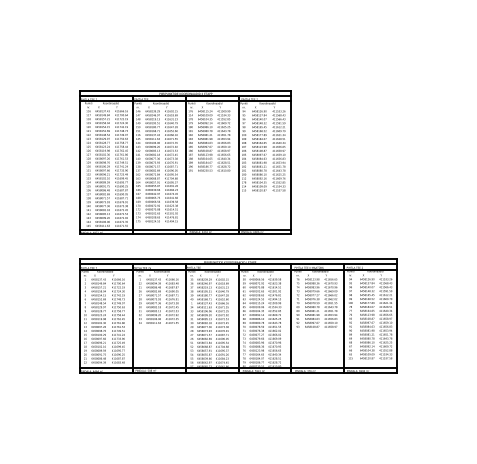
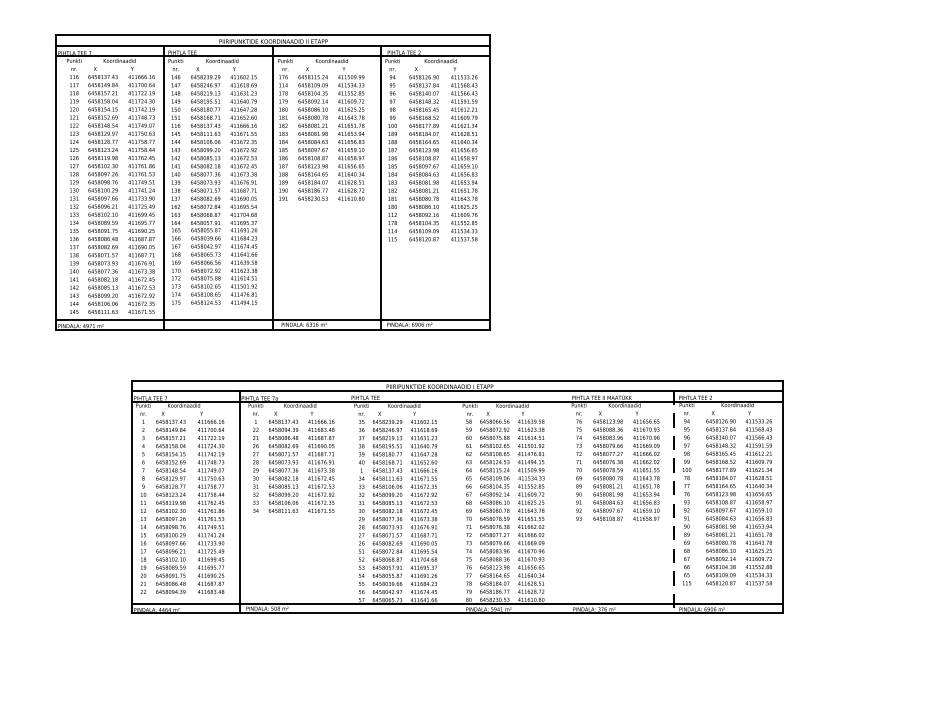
part: (185, 162) -> (272, 182), moved
line: (185, 318) -> (348, 501), removed
line: (238, 318) -> (457, 501), removed
line: (291, 318) -> (565, 501), removed
line: (344, 319) -> (674, 503), solid -> dashed

